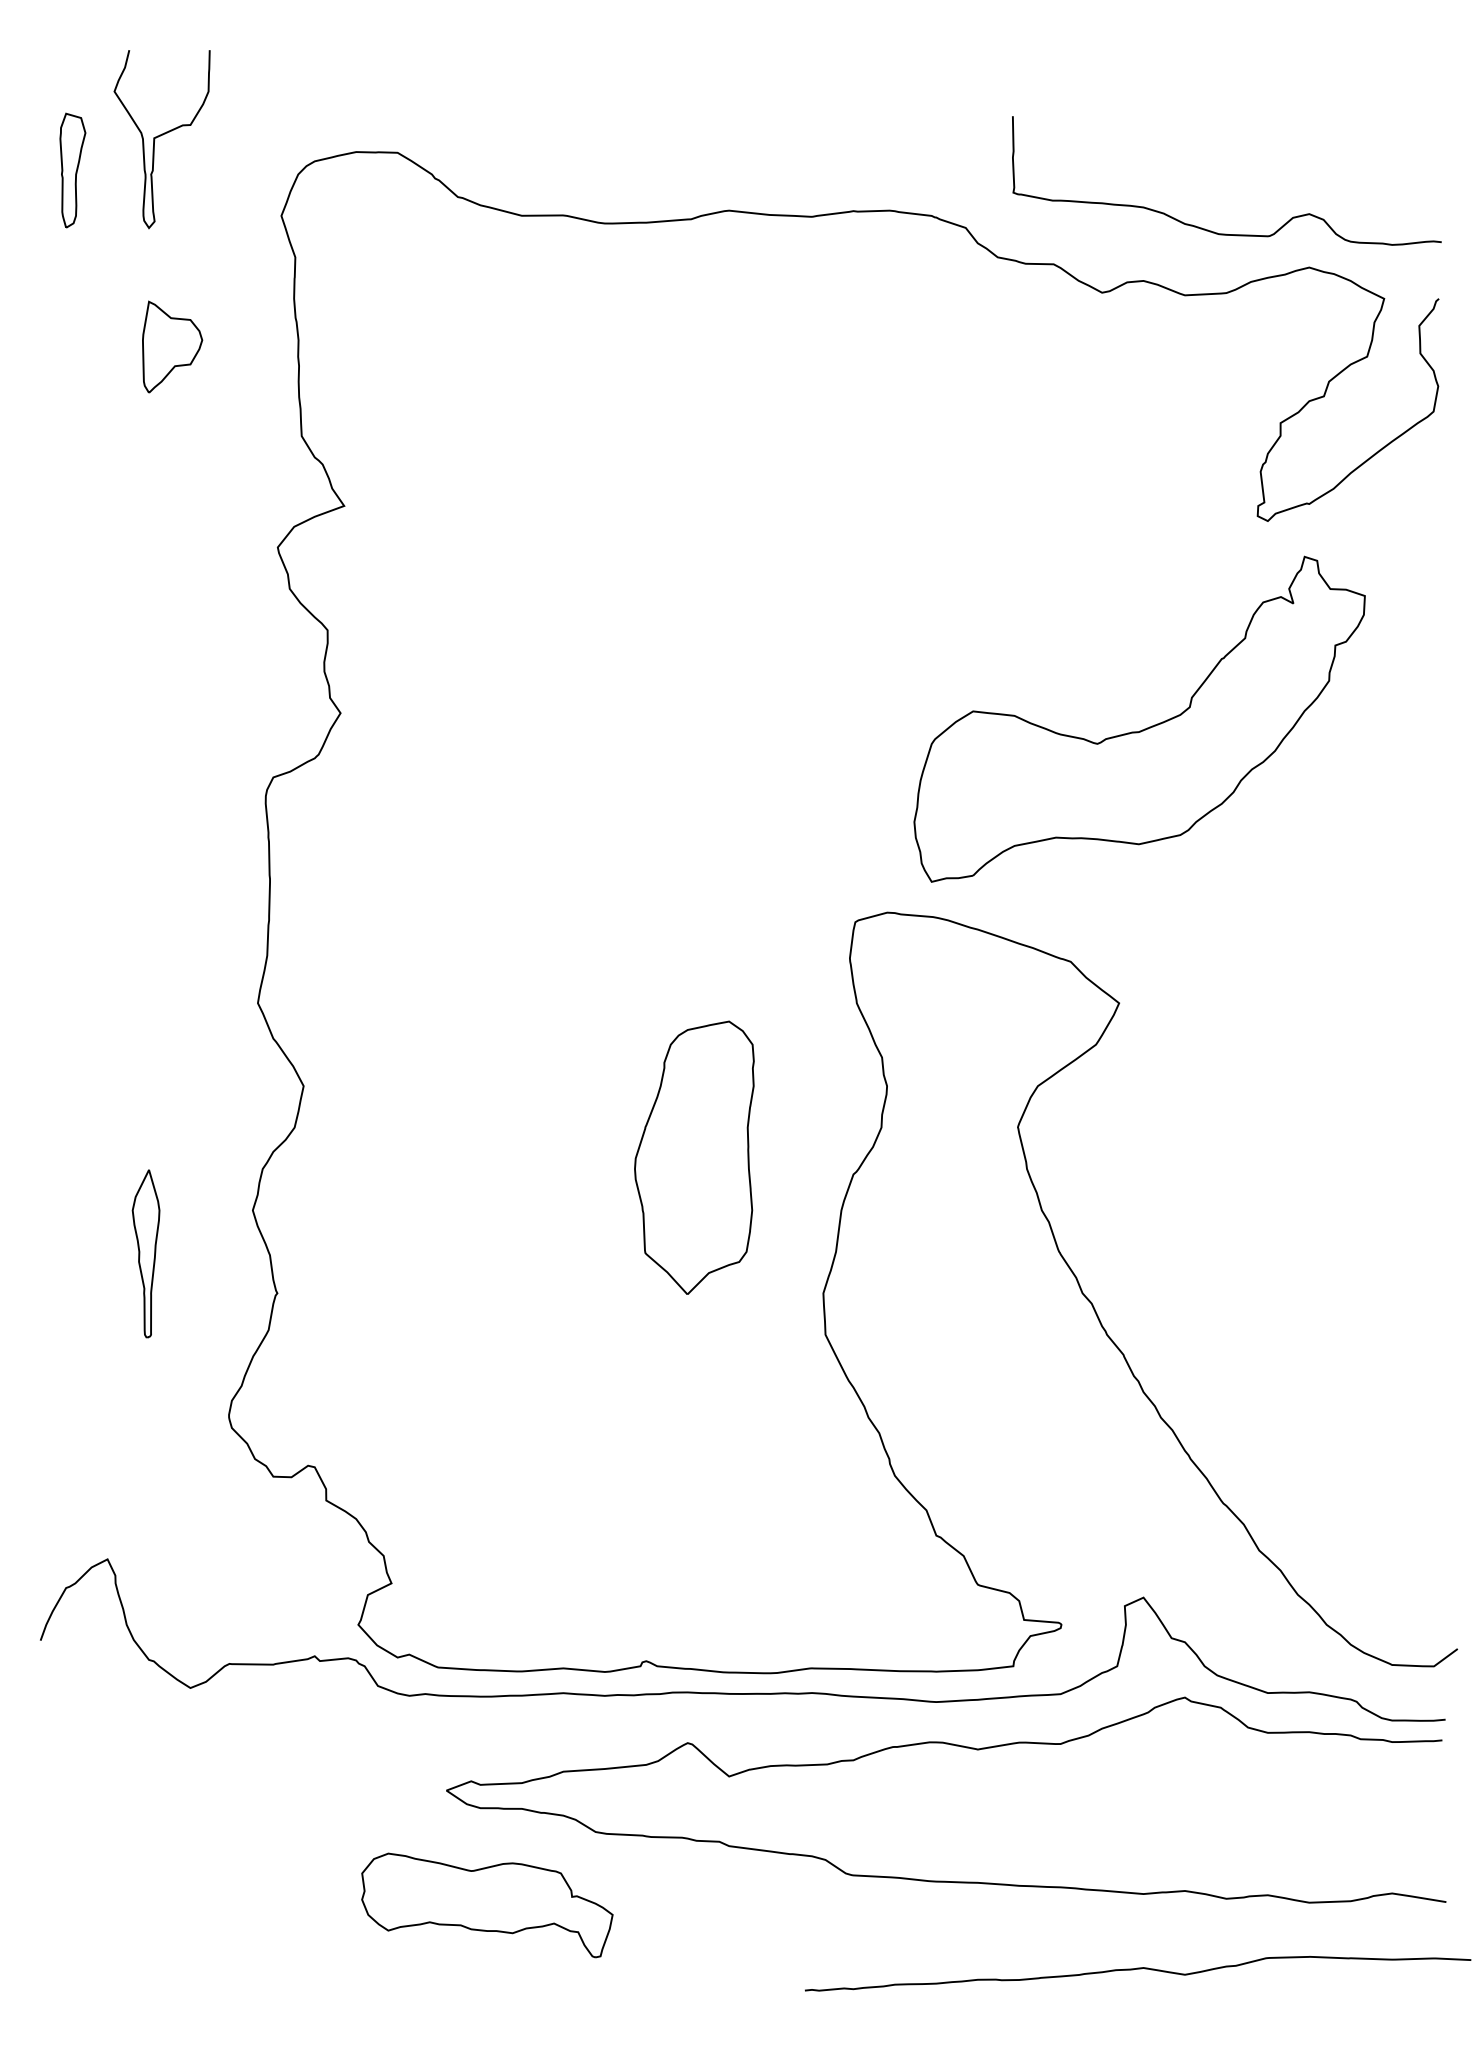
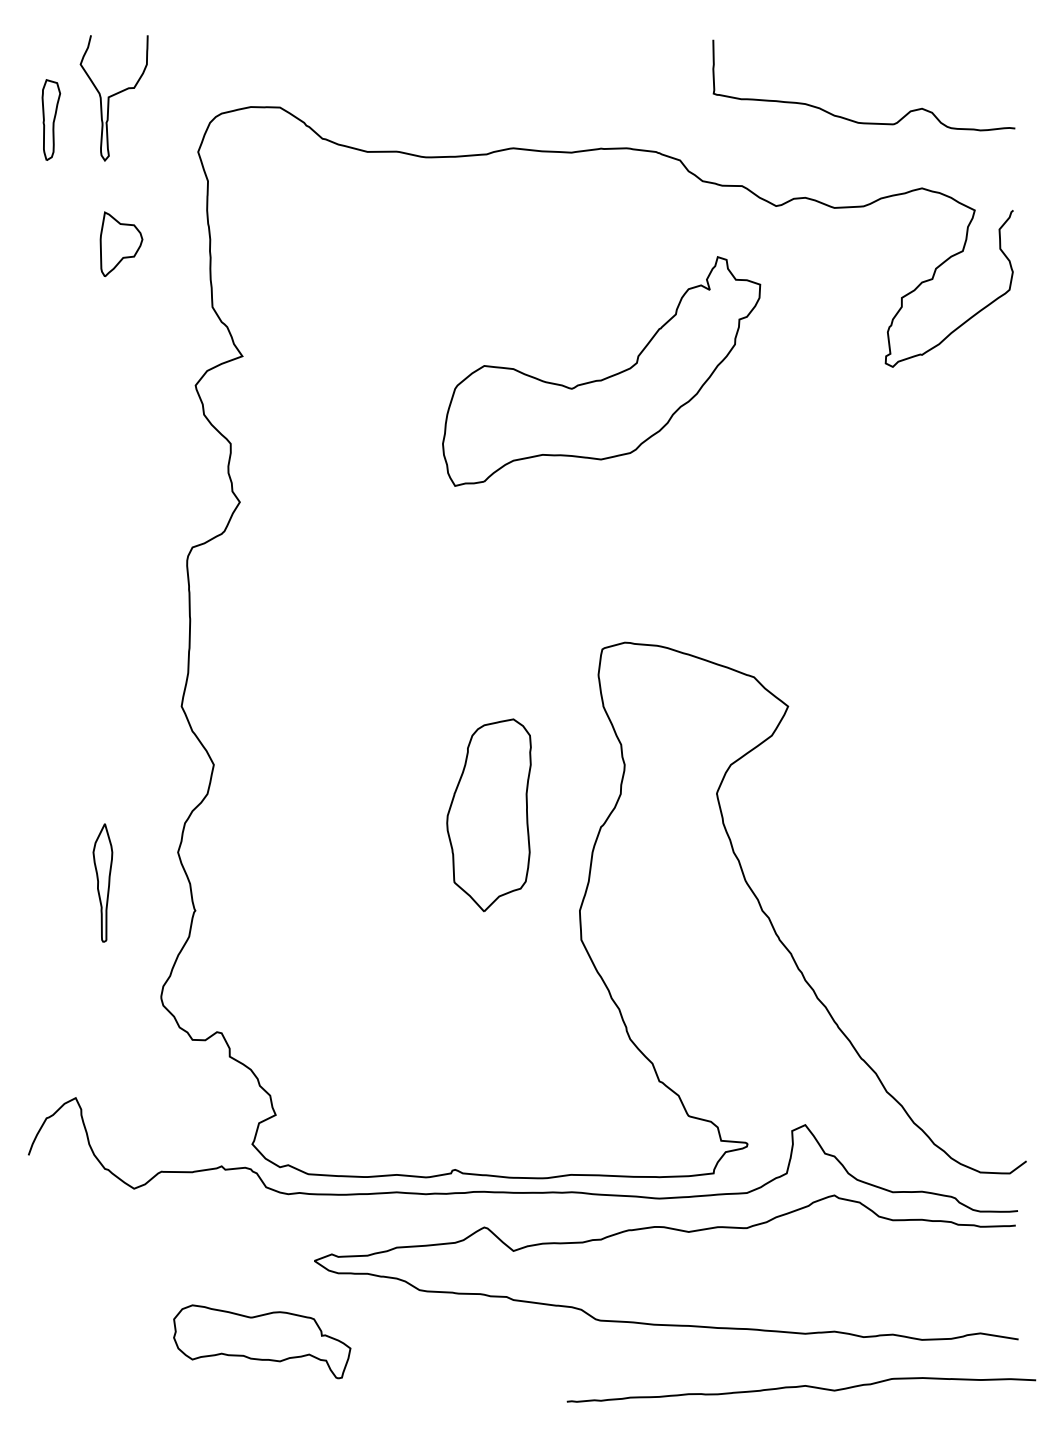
curve: (1209, 229) -> (851, 119), moved
part: (1145, 727) -> (605, 377), moved
part: (487, 1904) -> (262, 1341), moved

